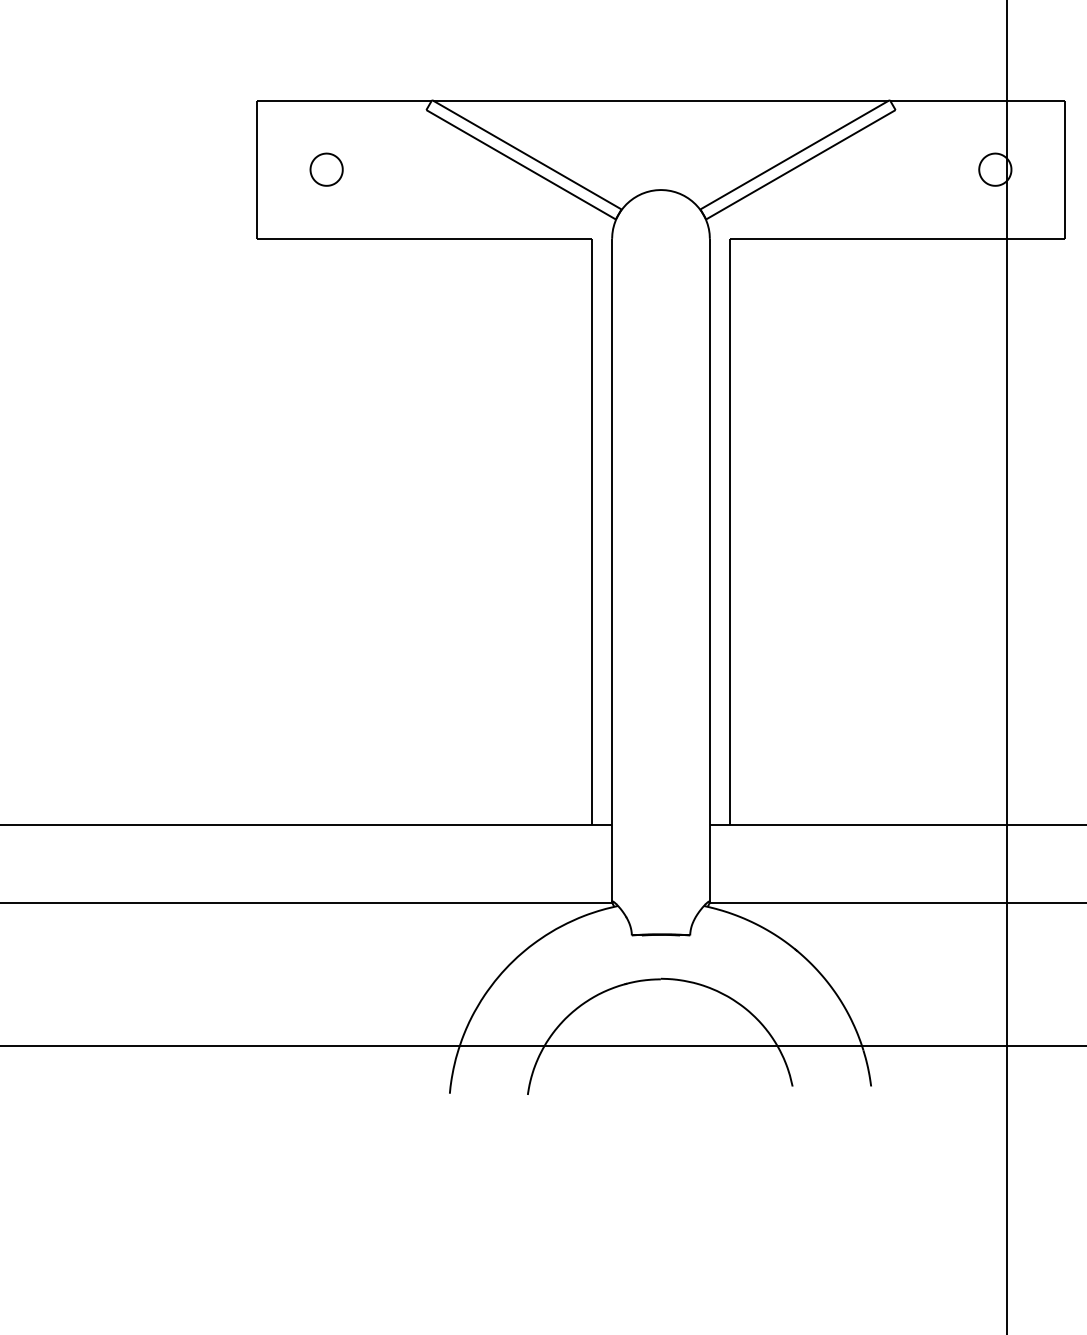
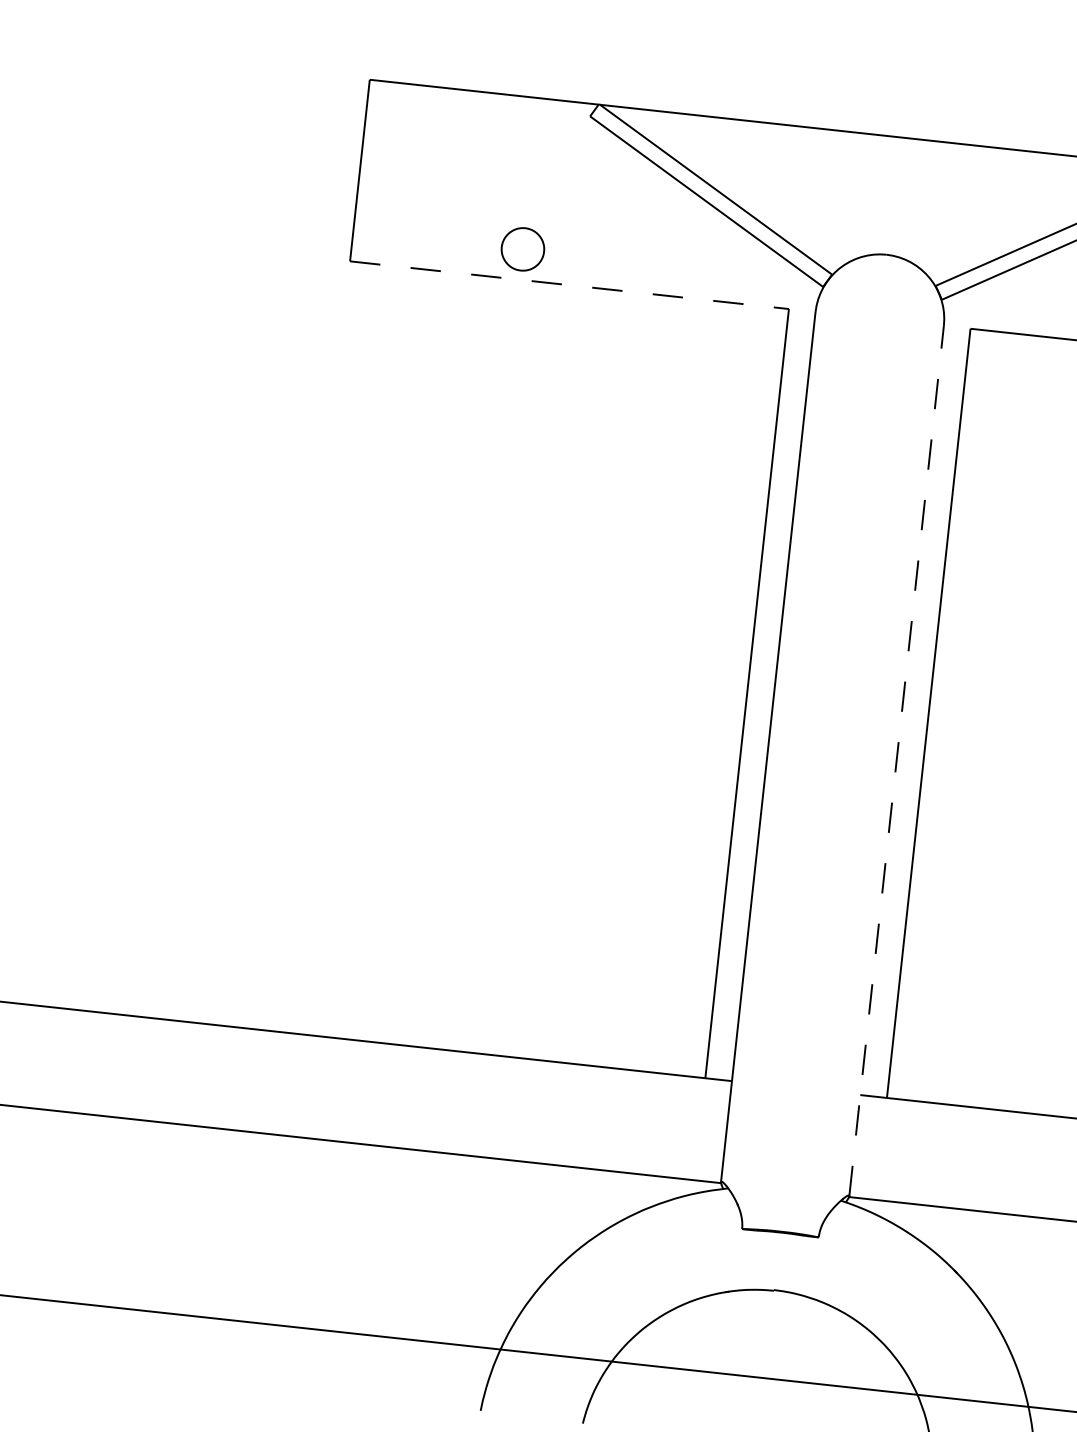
part: (326, 169) -> (522, 249), moved
line: (425, 238) -> (570, 284), solid -> dashed
line: (709, 569) -> (896, 759), solid -> dashed

